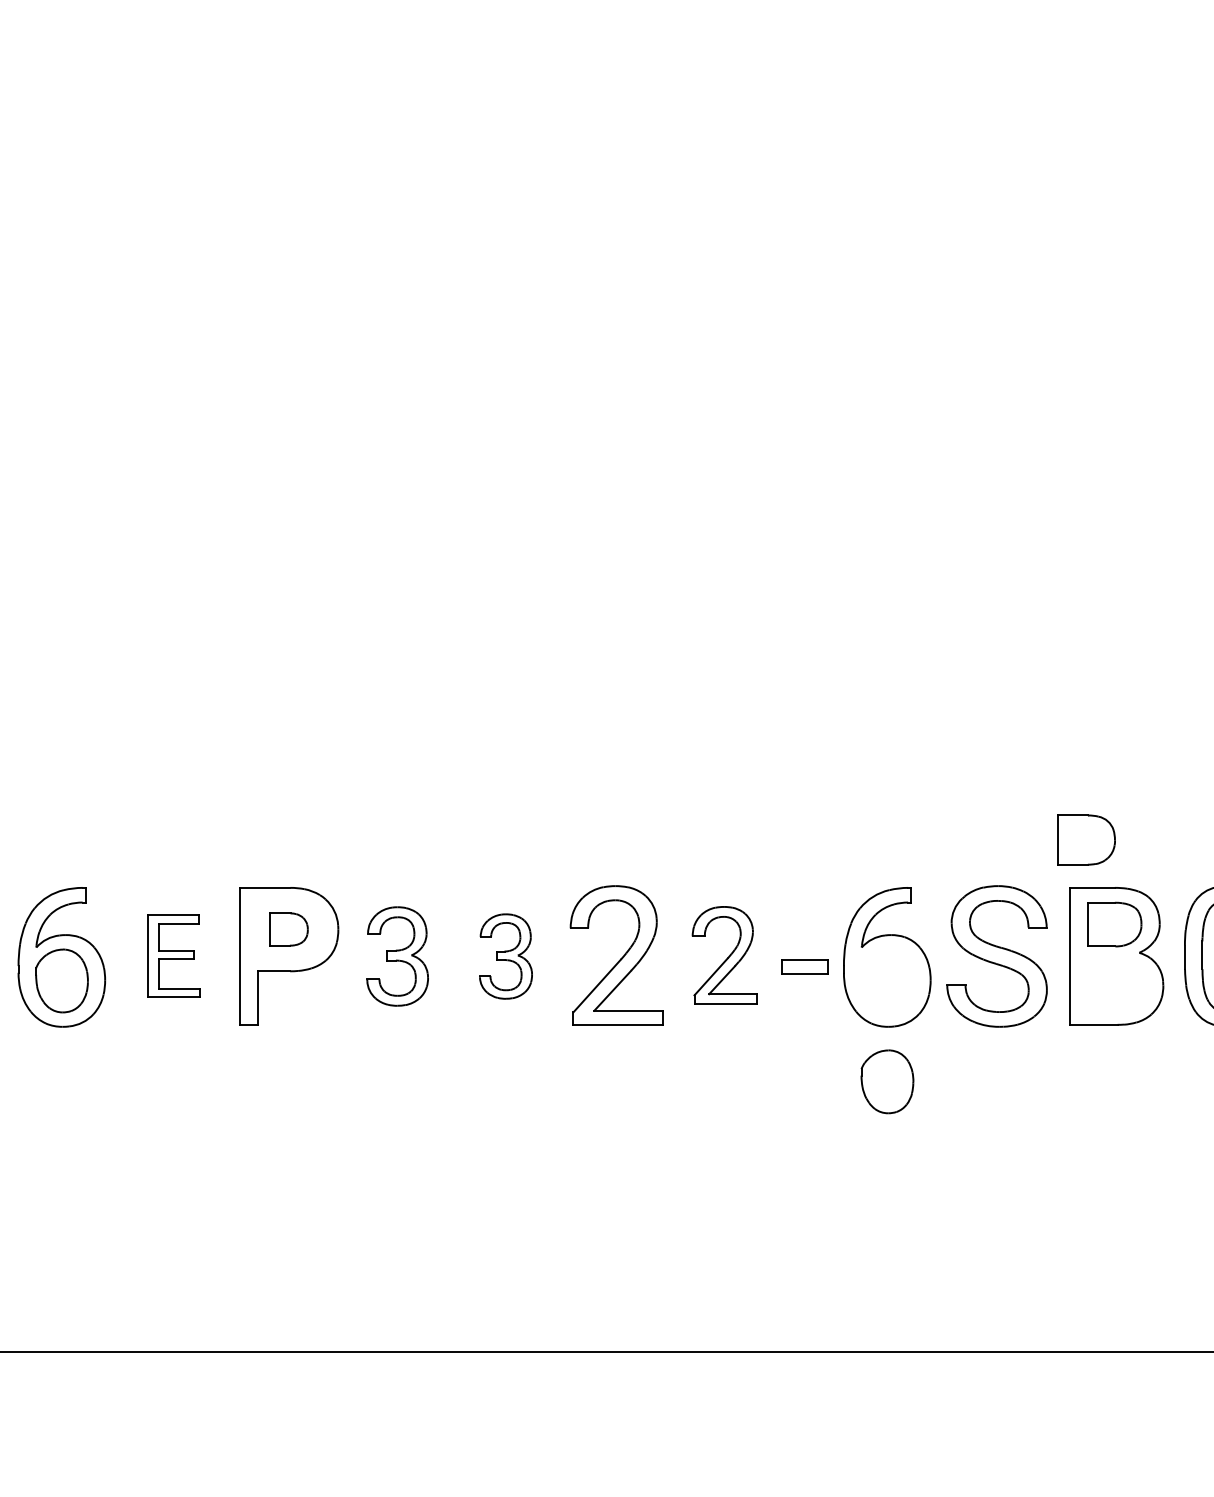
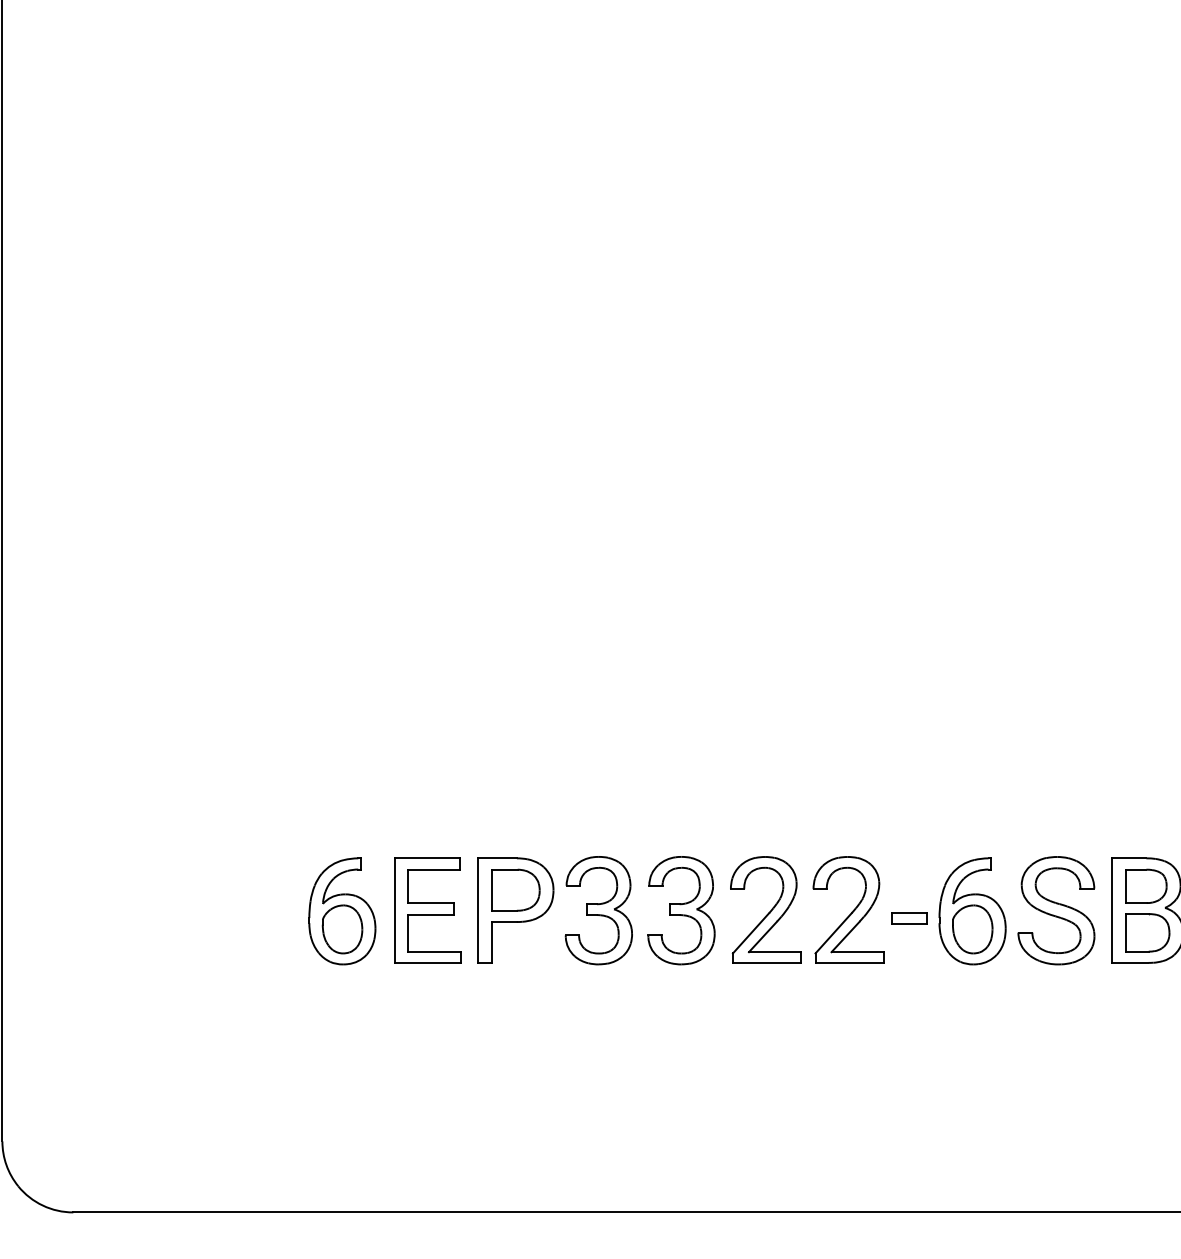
part: (1086, 839) -> (1147, 932), moved
part: (288, 928) -> (515, 889), size x1.67
part: (724, 954) -> (848, 909), size x1.43
part: (173, 956) -> (427, 910), size x1.67
part: (397, 956) -> (598, 910), size x1.43
part: (506, 956) -> (681, 910), size x1.67
part: (887, 1081) -> (972, 929), moved

